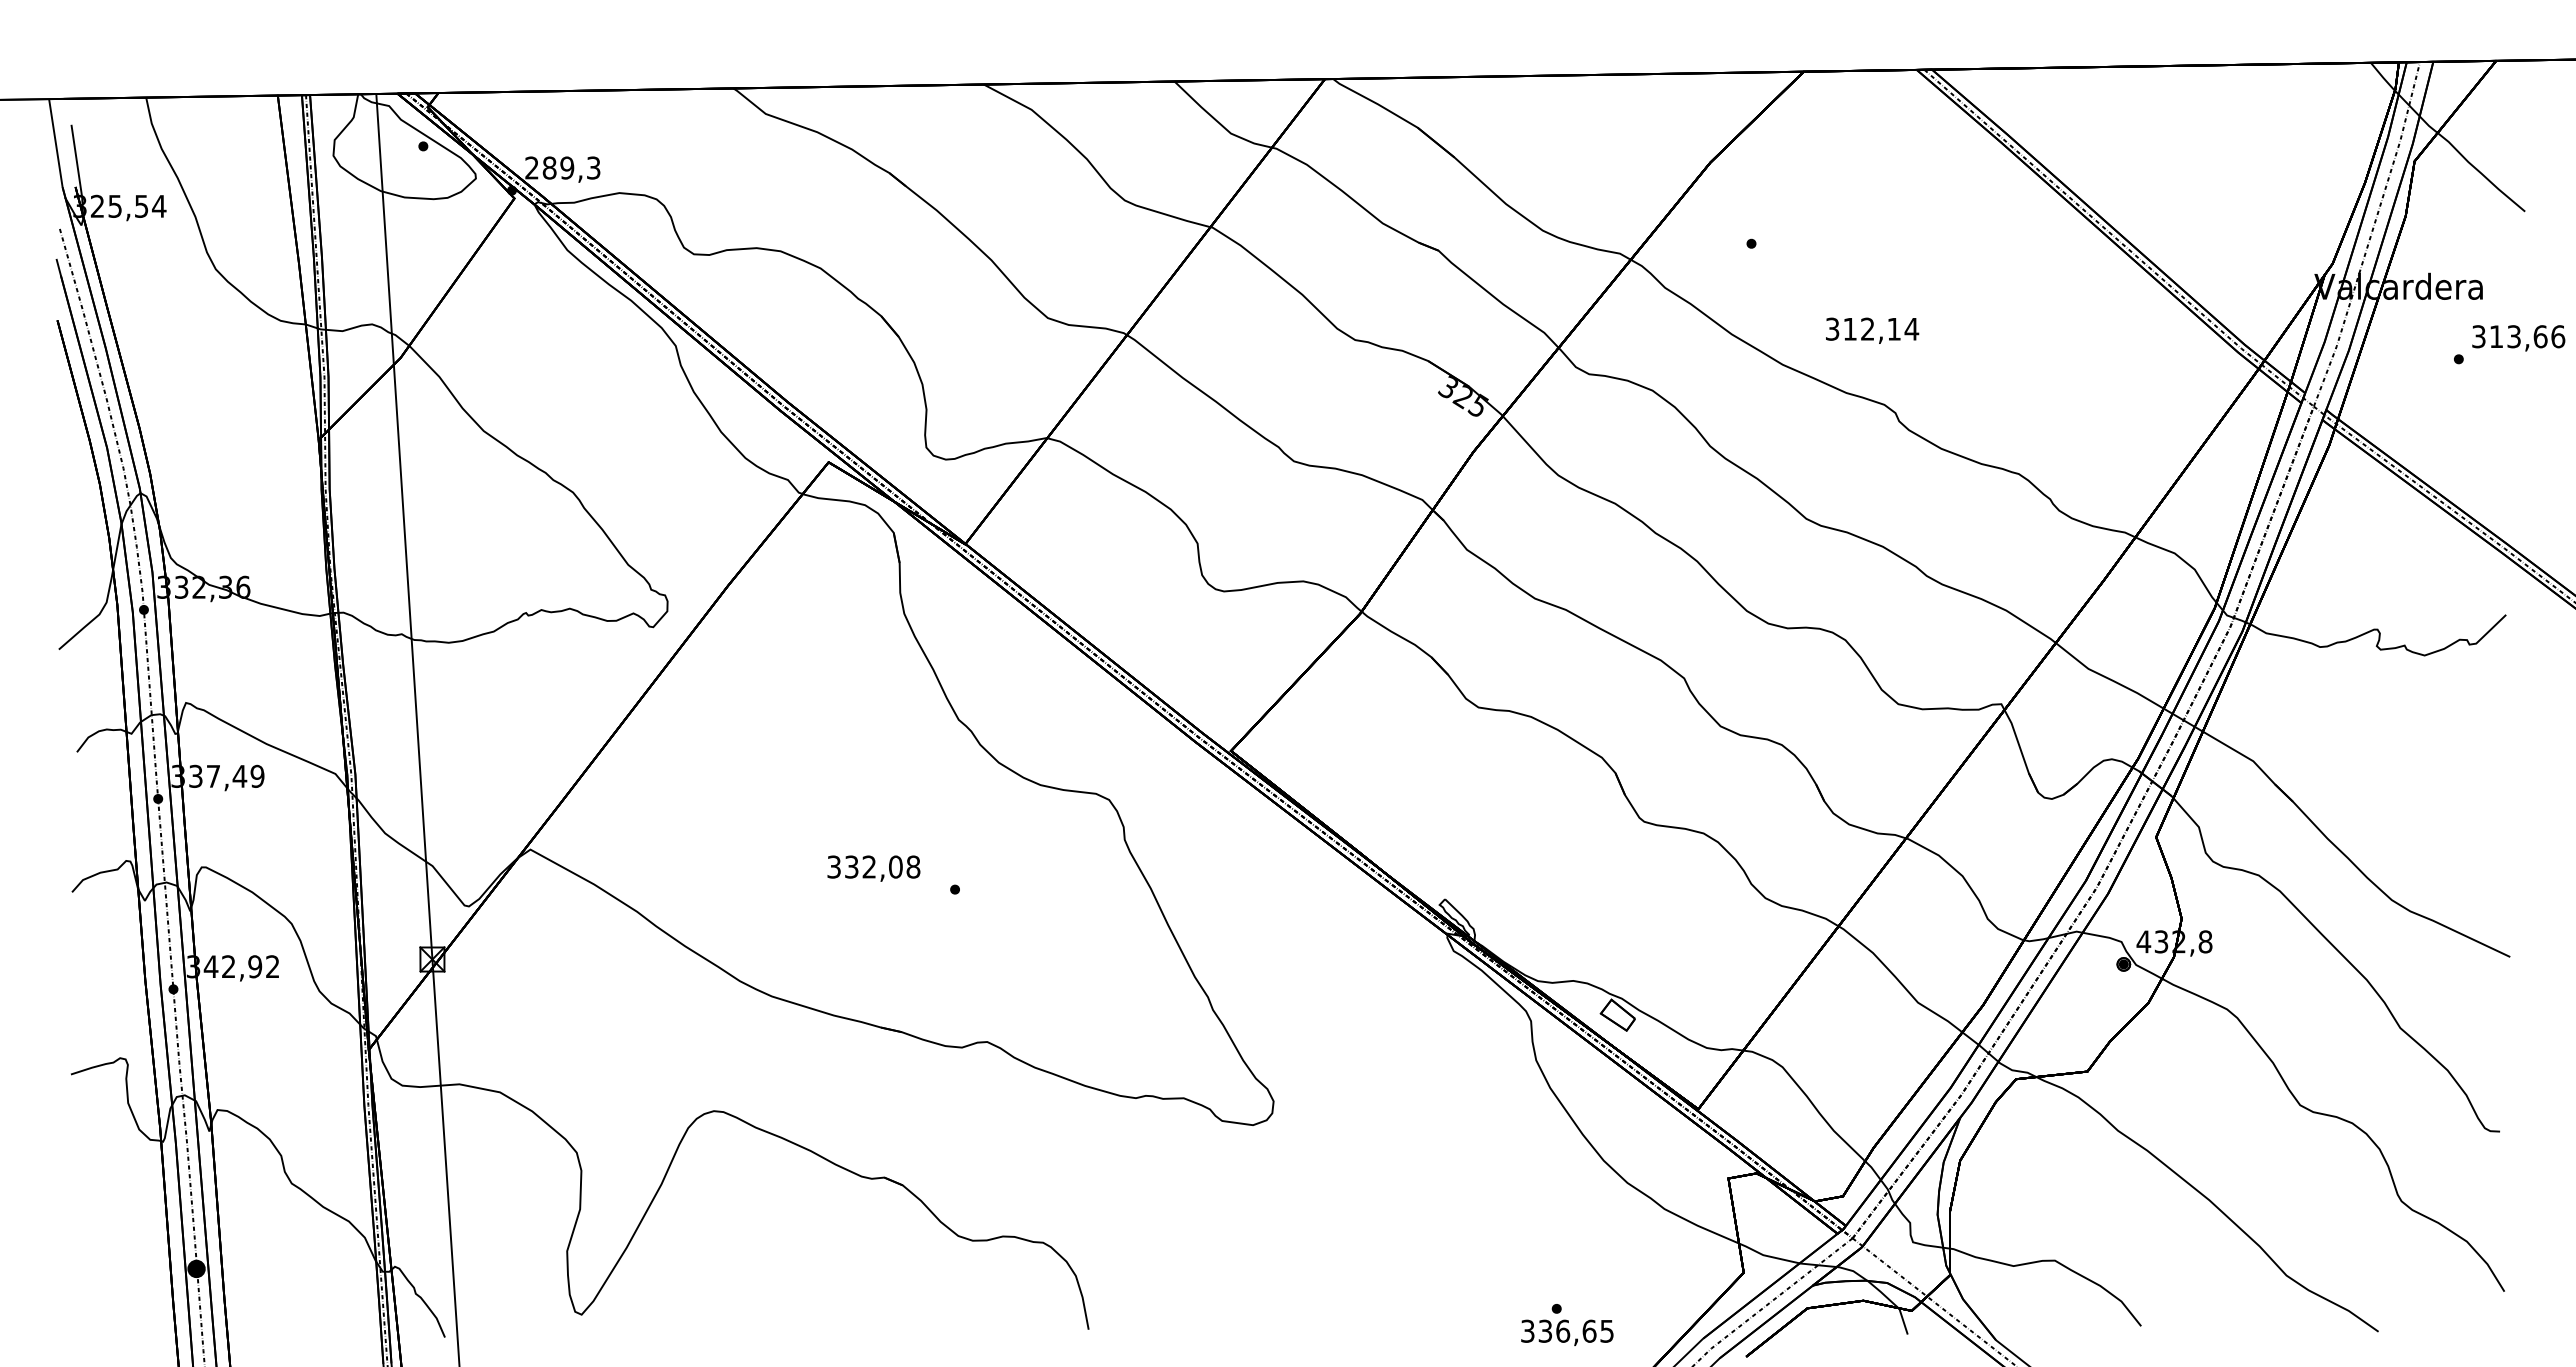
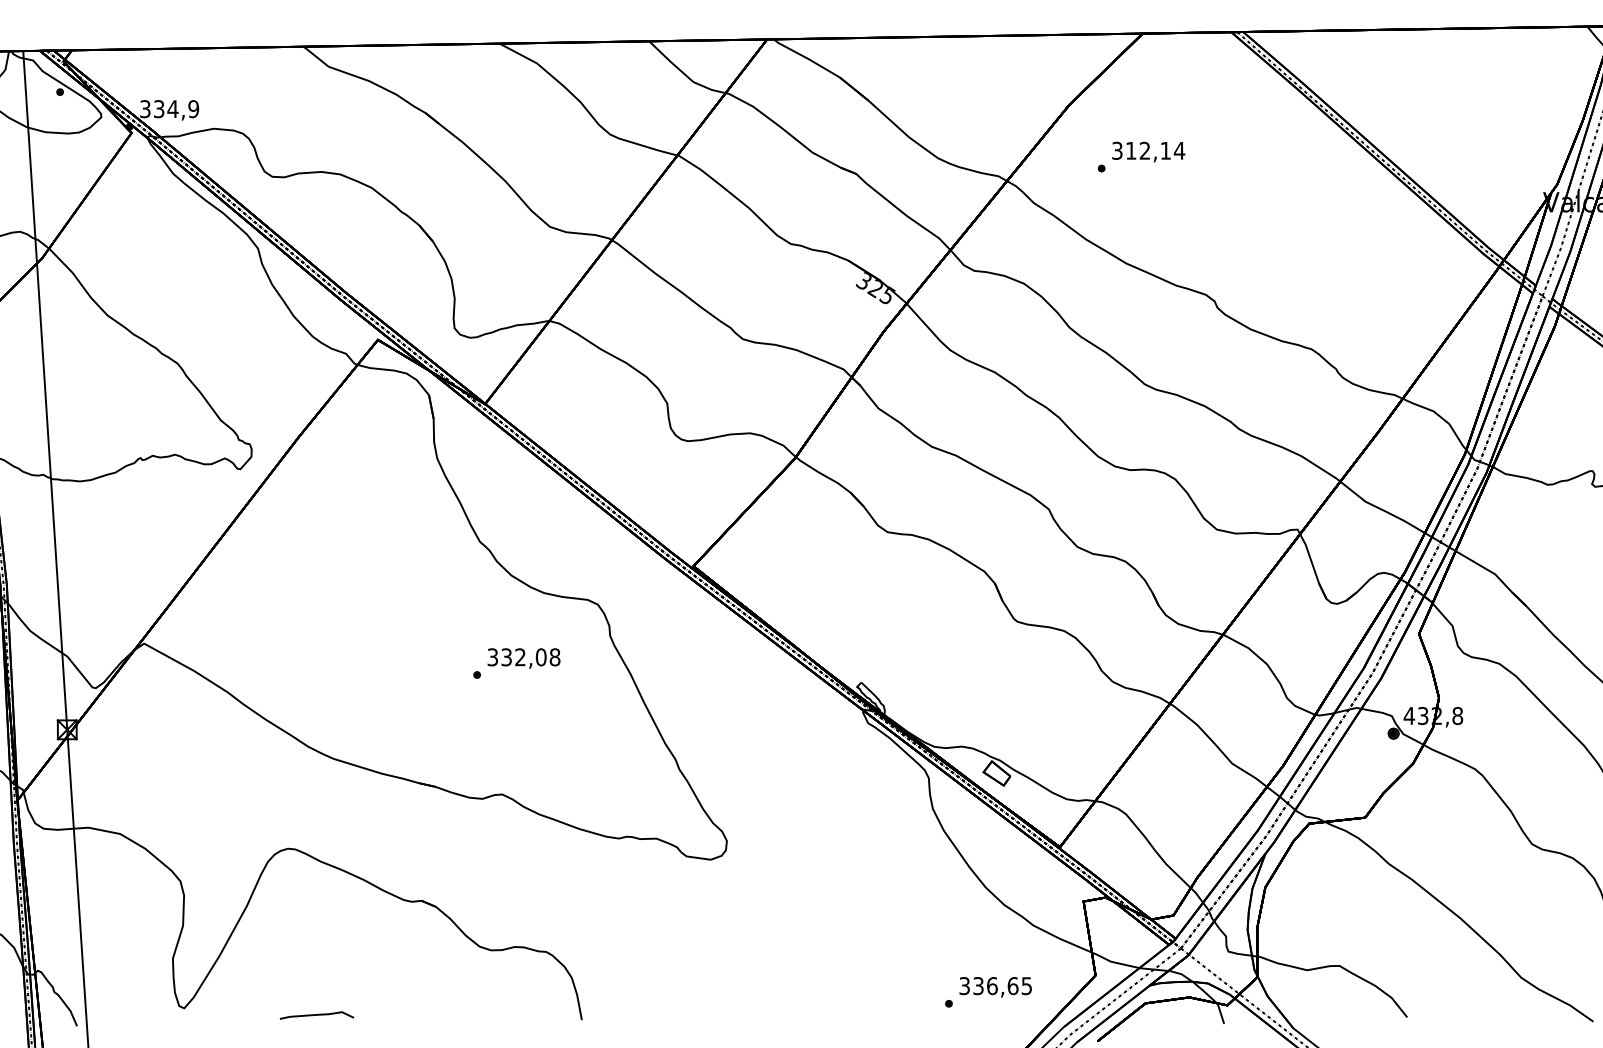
text: (562, 167) -> (169, 108), 289,3 -> 334,9
text: (1872, 330) -> (1148, 151), moved
text: (873, 868) -> (523, 658), moved
curve: (750, 1323) -> (316, 1015), added
text: (1567, 1332) -> (995, 987), moved

